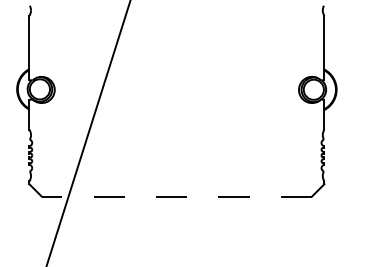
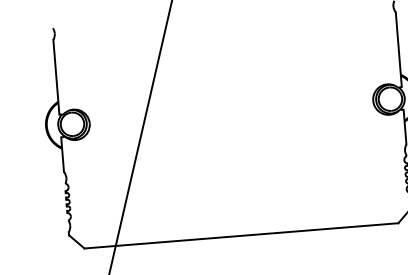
line: (176, 196) -> (241, 235), dashed -> solid

